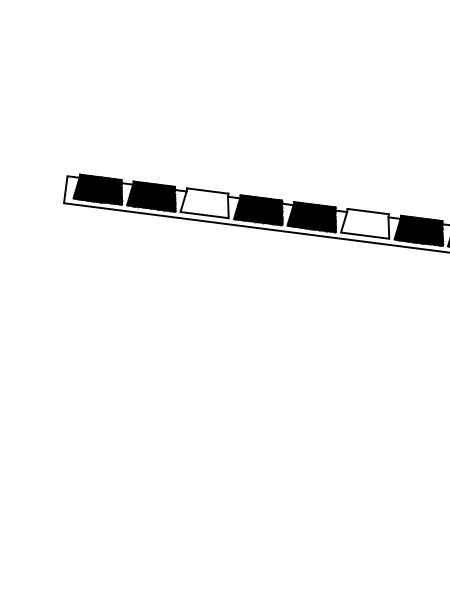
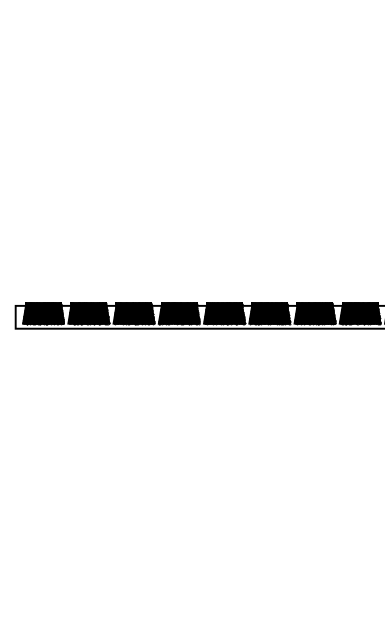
hatch: (205, 203) -> (133, 313), added
hatch: (366, 223) -> (269, 313), added

